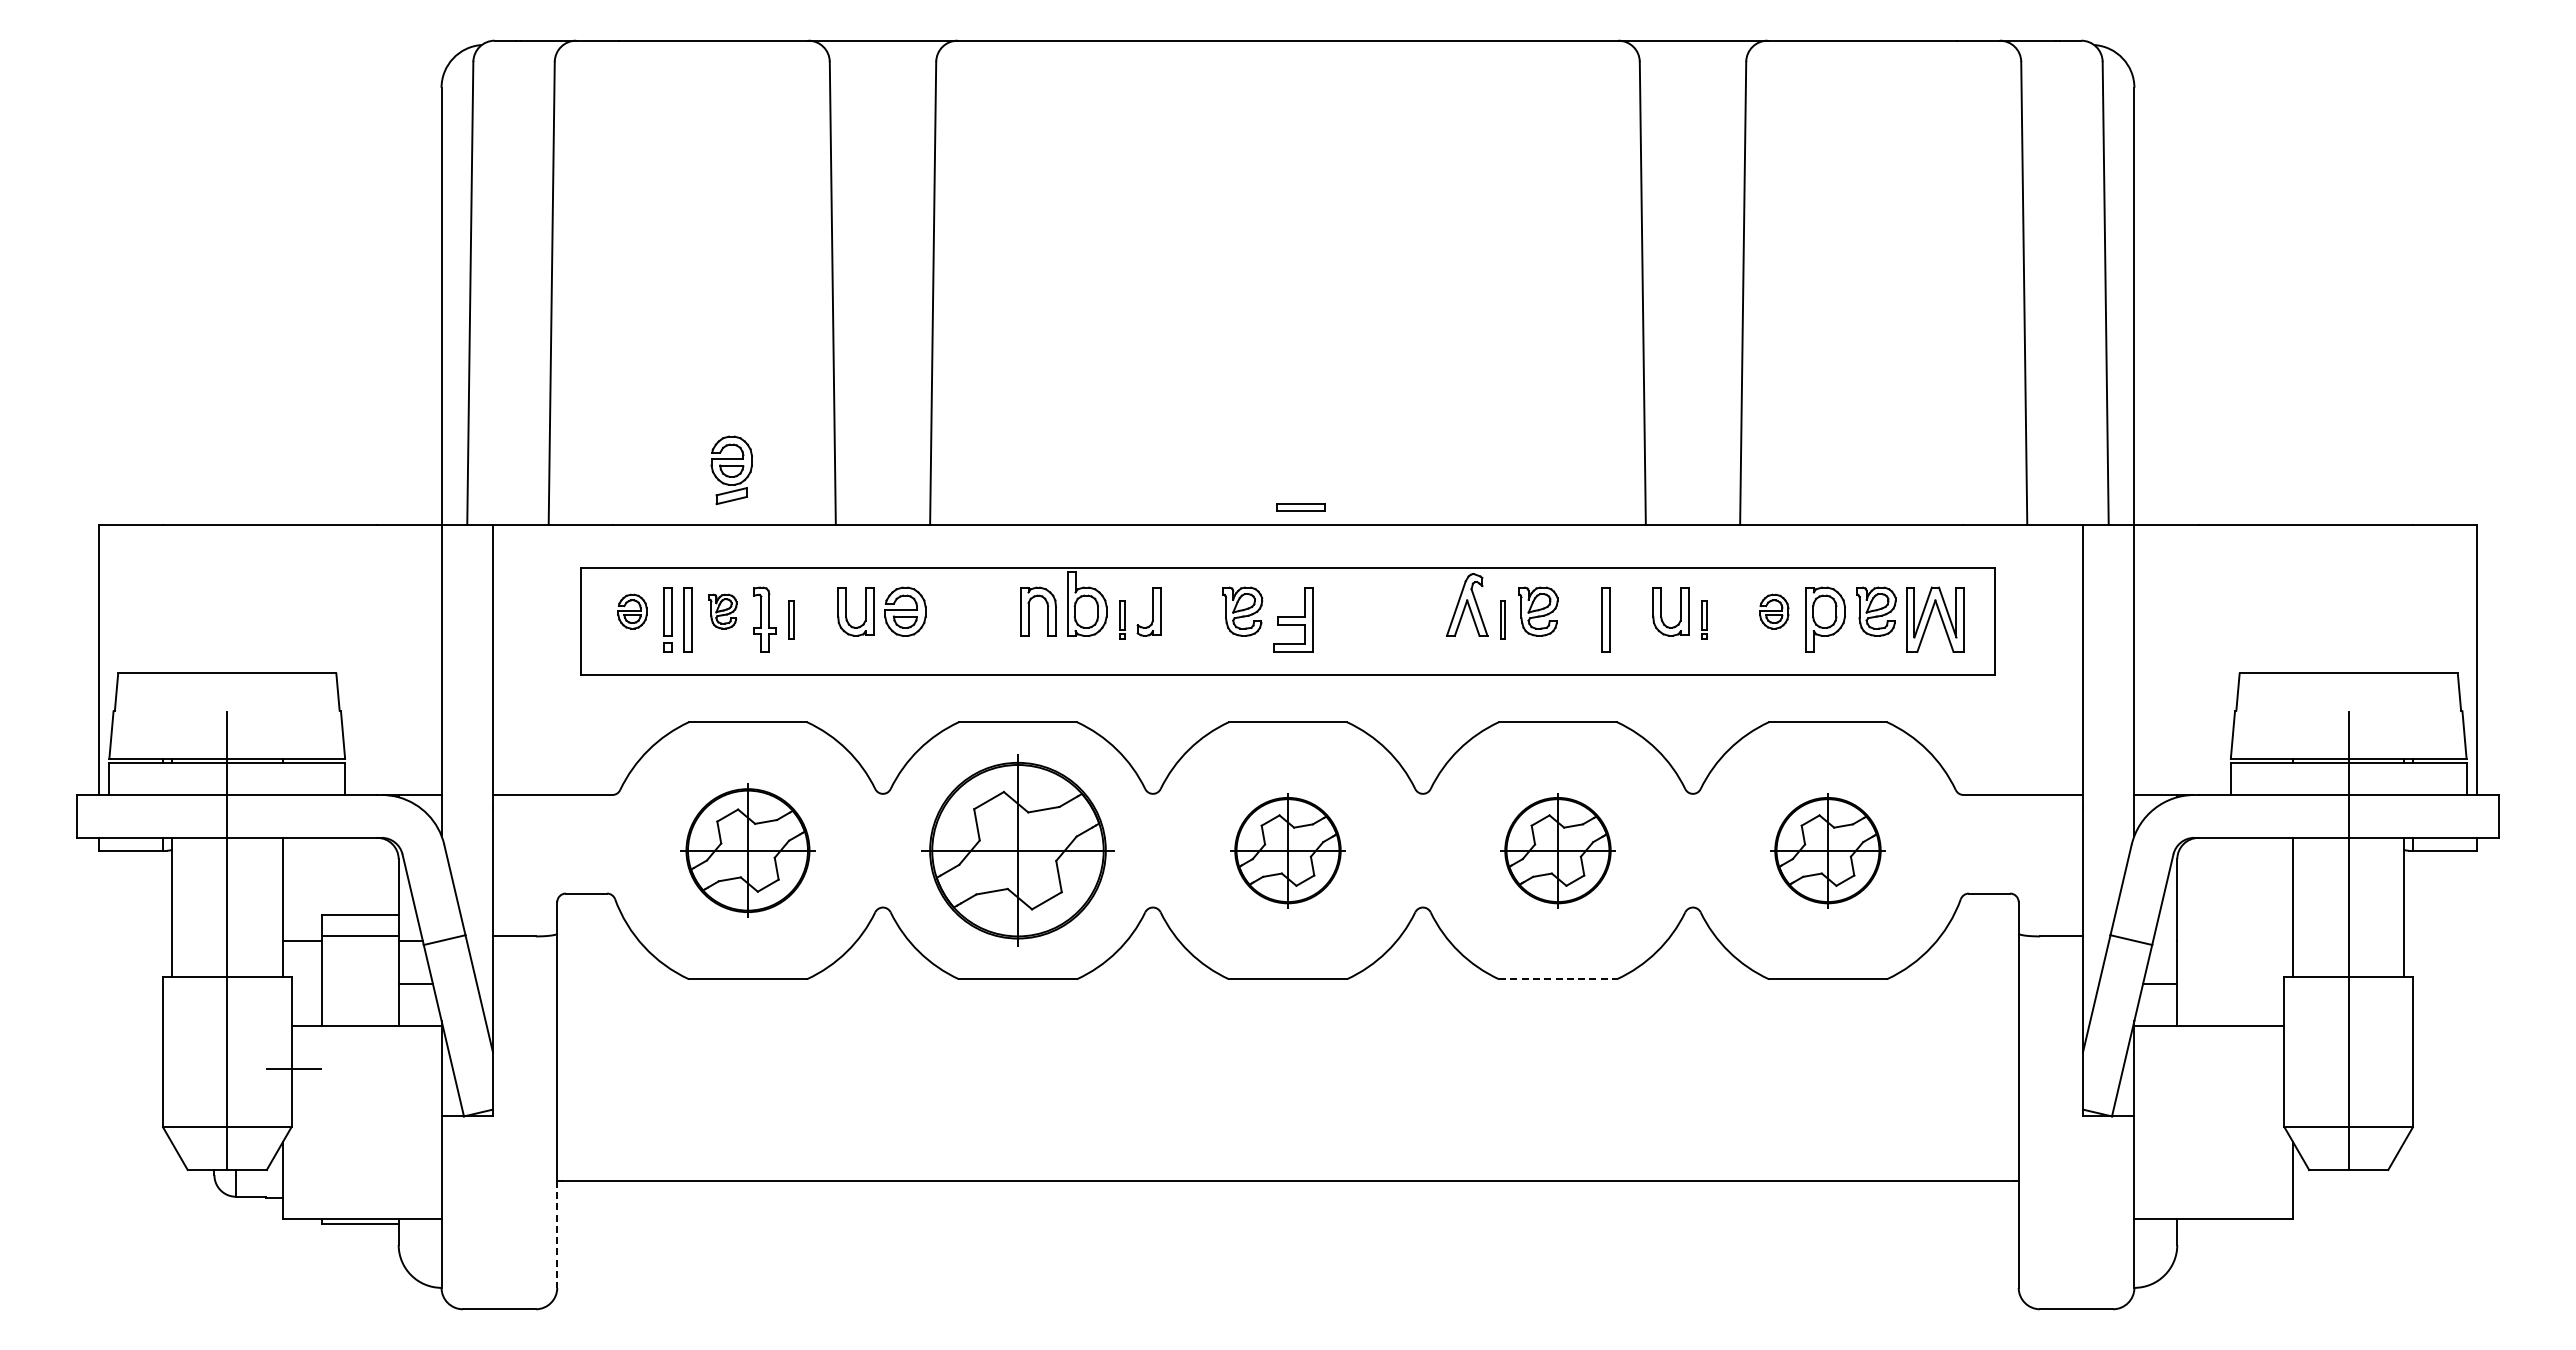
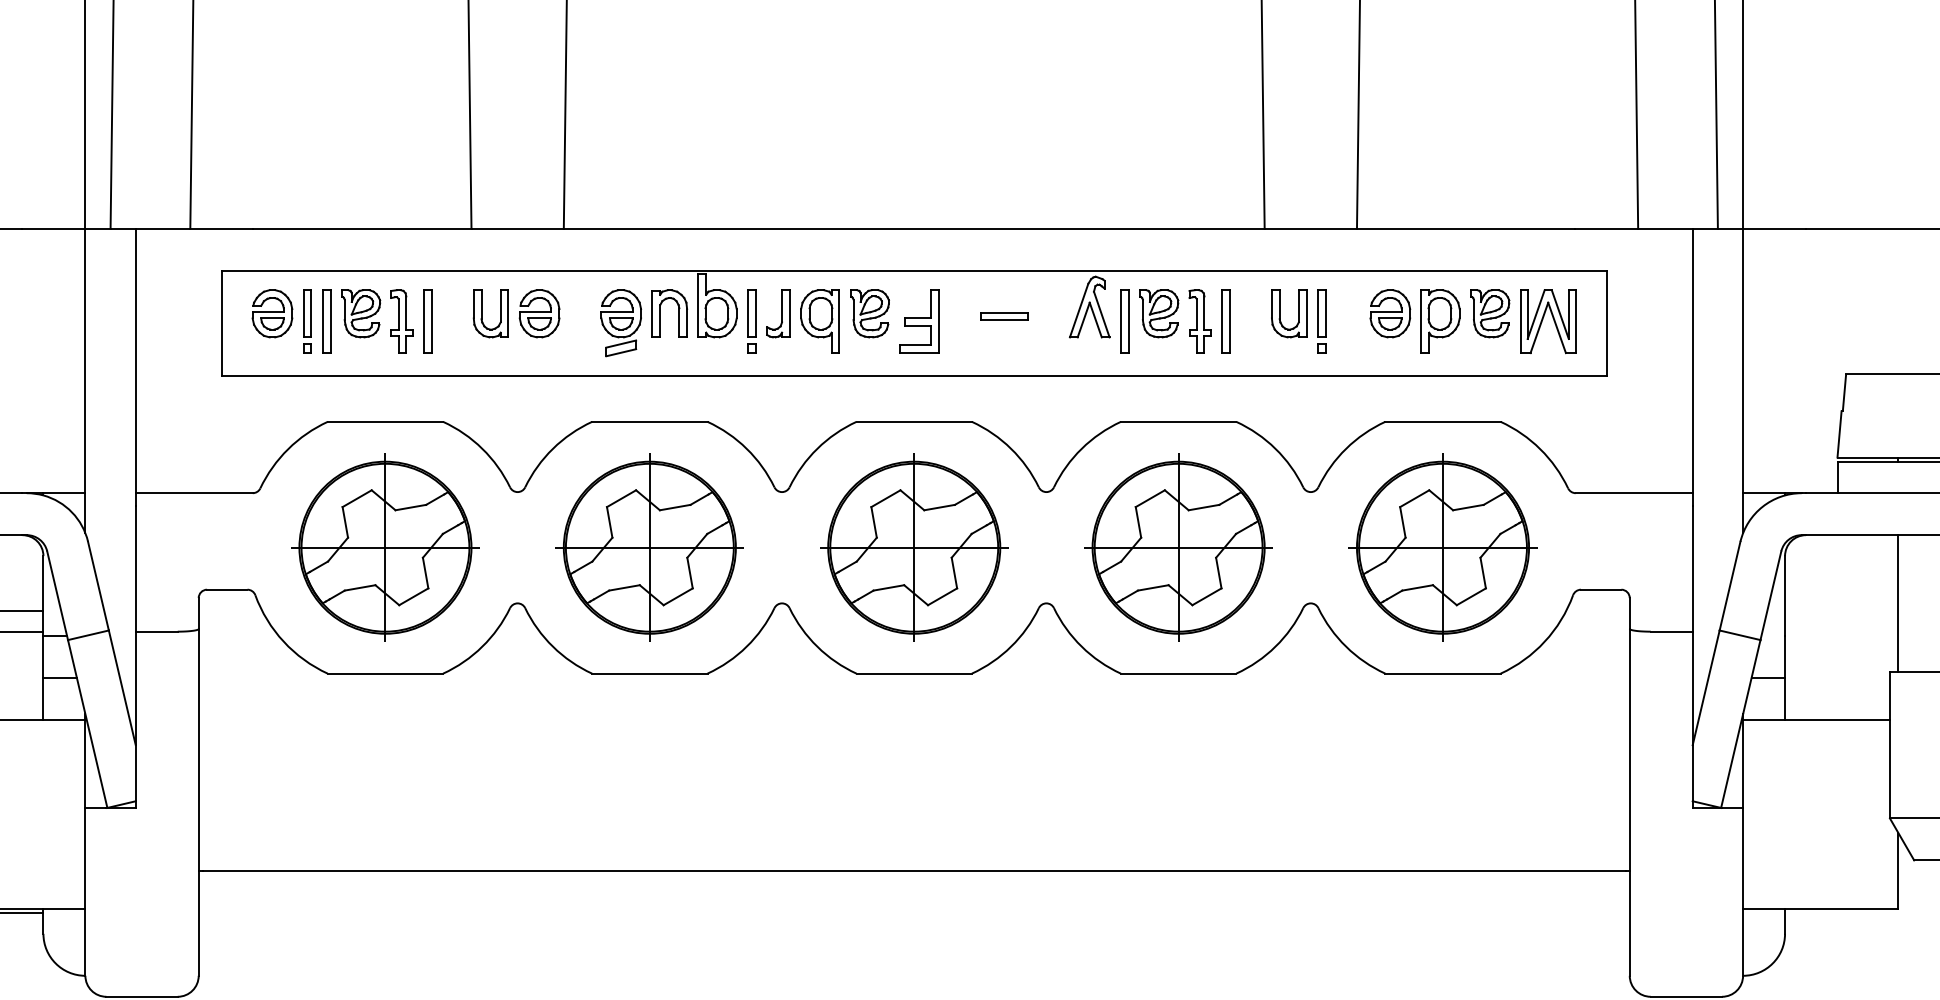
part: (731, 470) -> (620, 323), moved
part: (1300, 507) -> (1003, 316), moved
part: (632, 611) -> (272, 313), size x1.43
part: (722, 611) -> (360, 313), size x1.43
part: (1774, 611) -> (1390, 313), size x1.43
part: (790, 619) -> (427, 321), size x1.67
part: (1121, 619) -> (751, 321), size x1.67
part: (1191, 619) -> (819, 321), added
part: (1502, 619) -> (1124, 321), size x1.67
part: (1579, 619) -> (1199, 321), added
part: (1703, 619) -> (1321, 321), size x1.67
part: (747, 850) -> (384, 547), size x1.43
part: (1287, 850) -> (913, 547), size x1.67
part: (1557, 850) -> (1178, 547), size x1.67
part: (1827, 850) -> (1442, 547), size x1.67
line: (1558, 979) -> (1179, 673), dashed -> solid
line: (557, 1234) -> (198, 923), dashed -> solid

